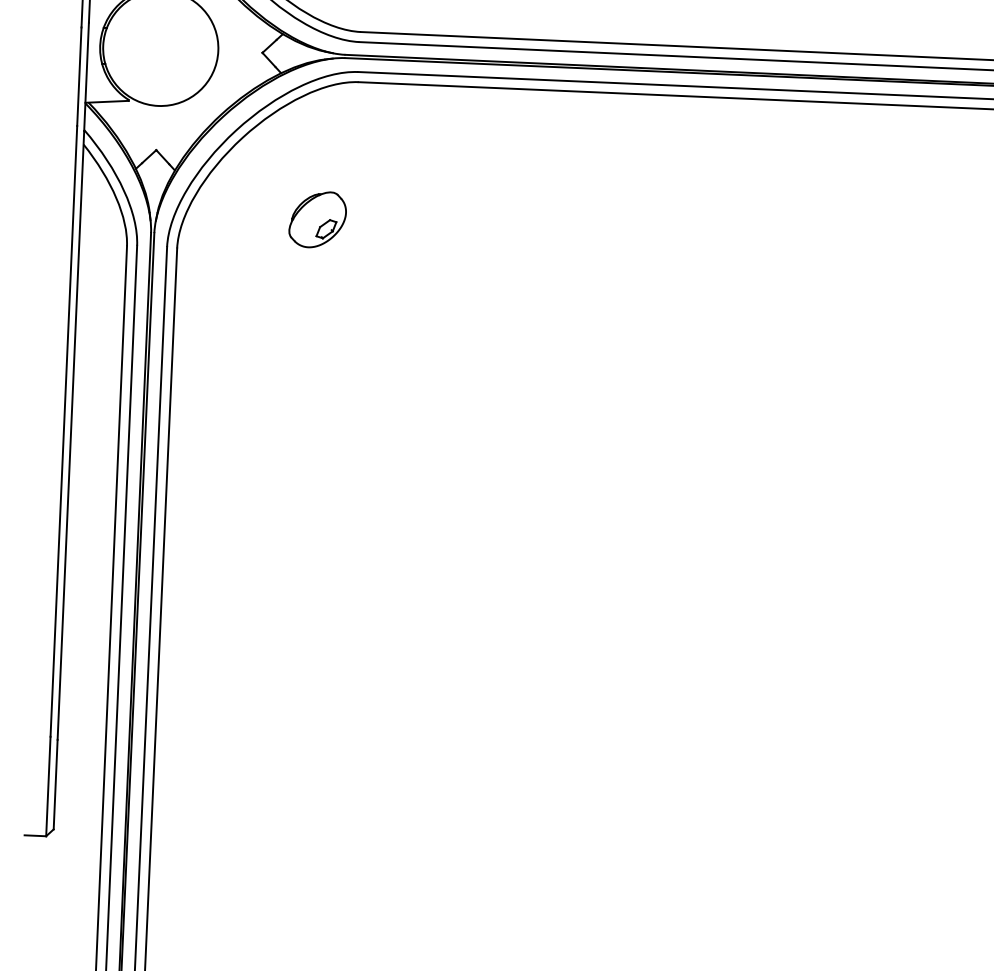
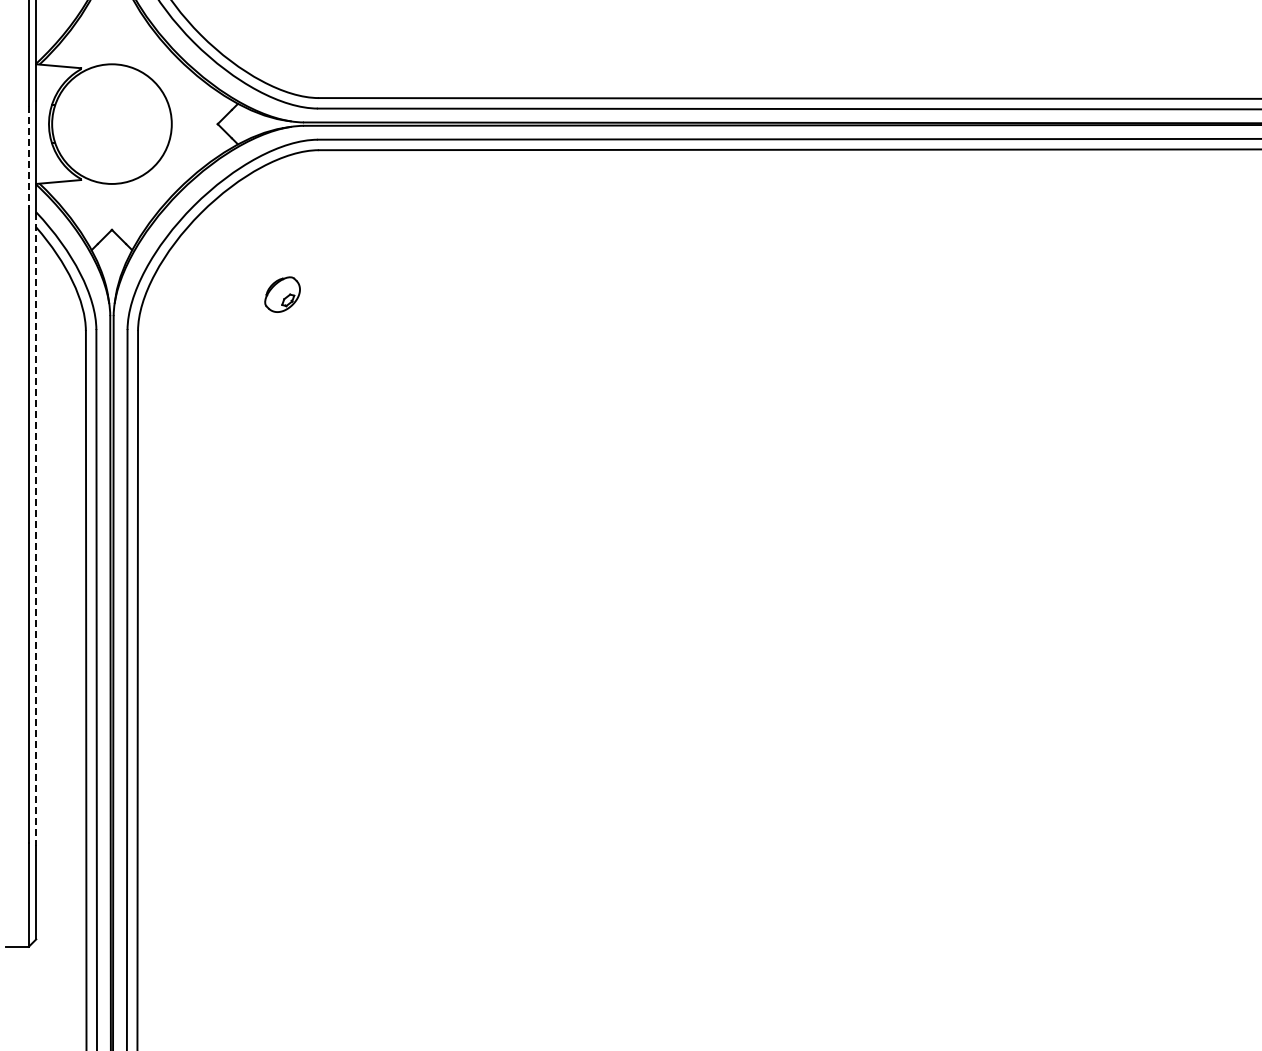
line: (79, 76) -> (28, 157), solid -> dashed
part: (317, 219) -> (282, 294), size x0.6
line: (71, 436) -> (36, 530), solid -> dashed

